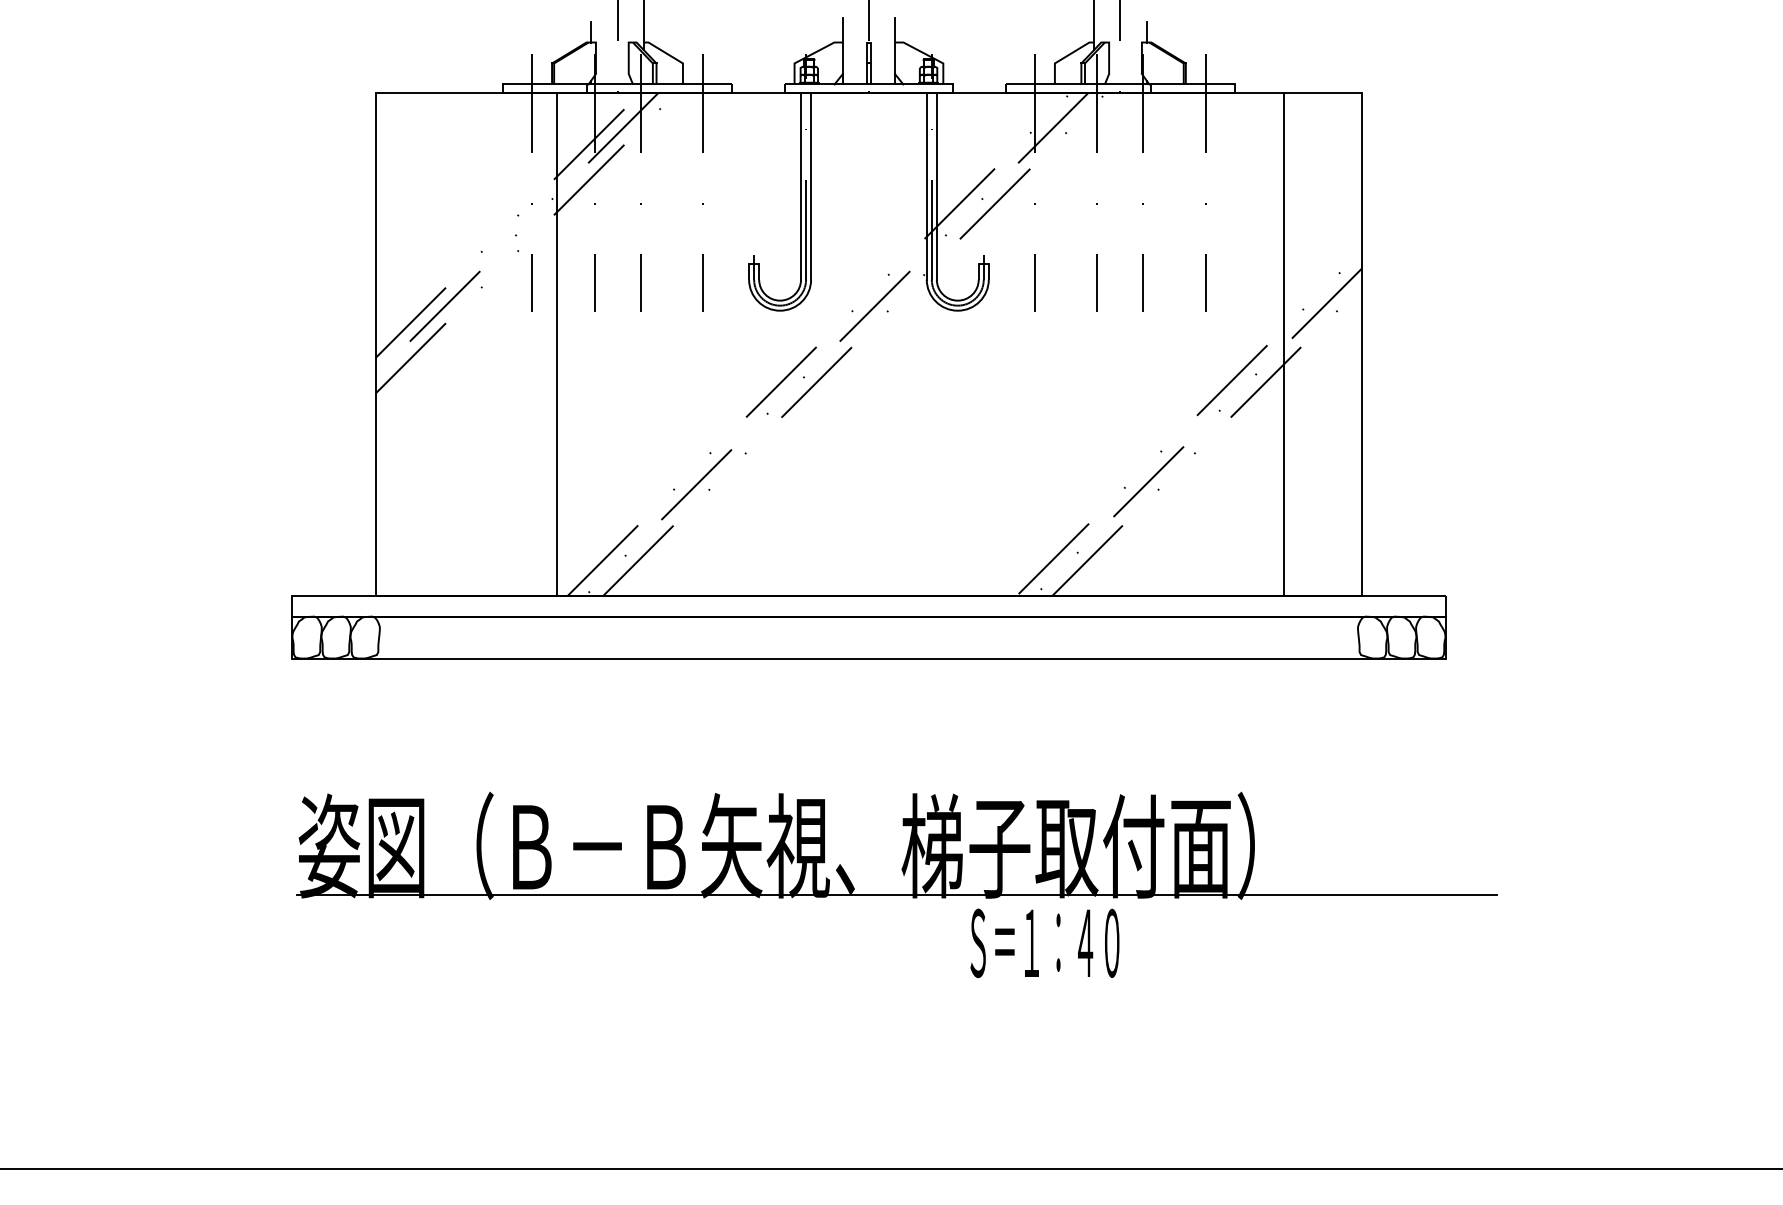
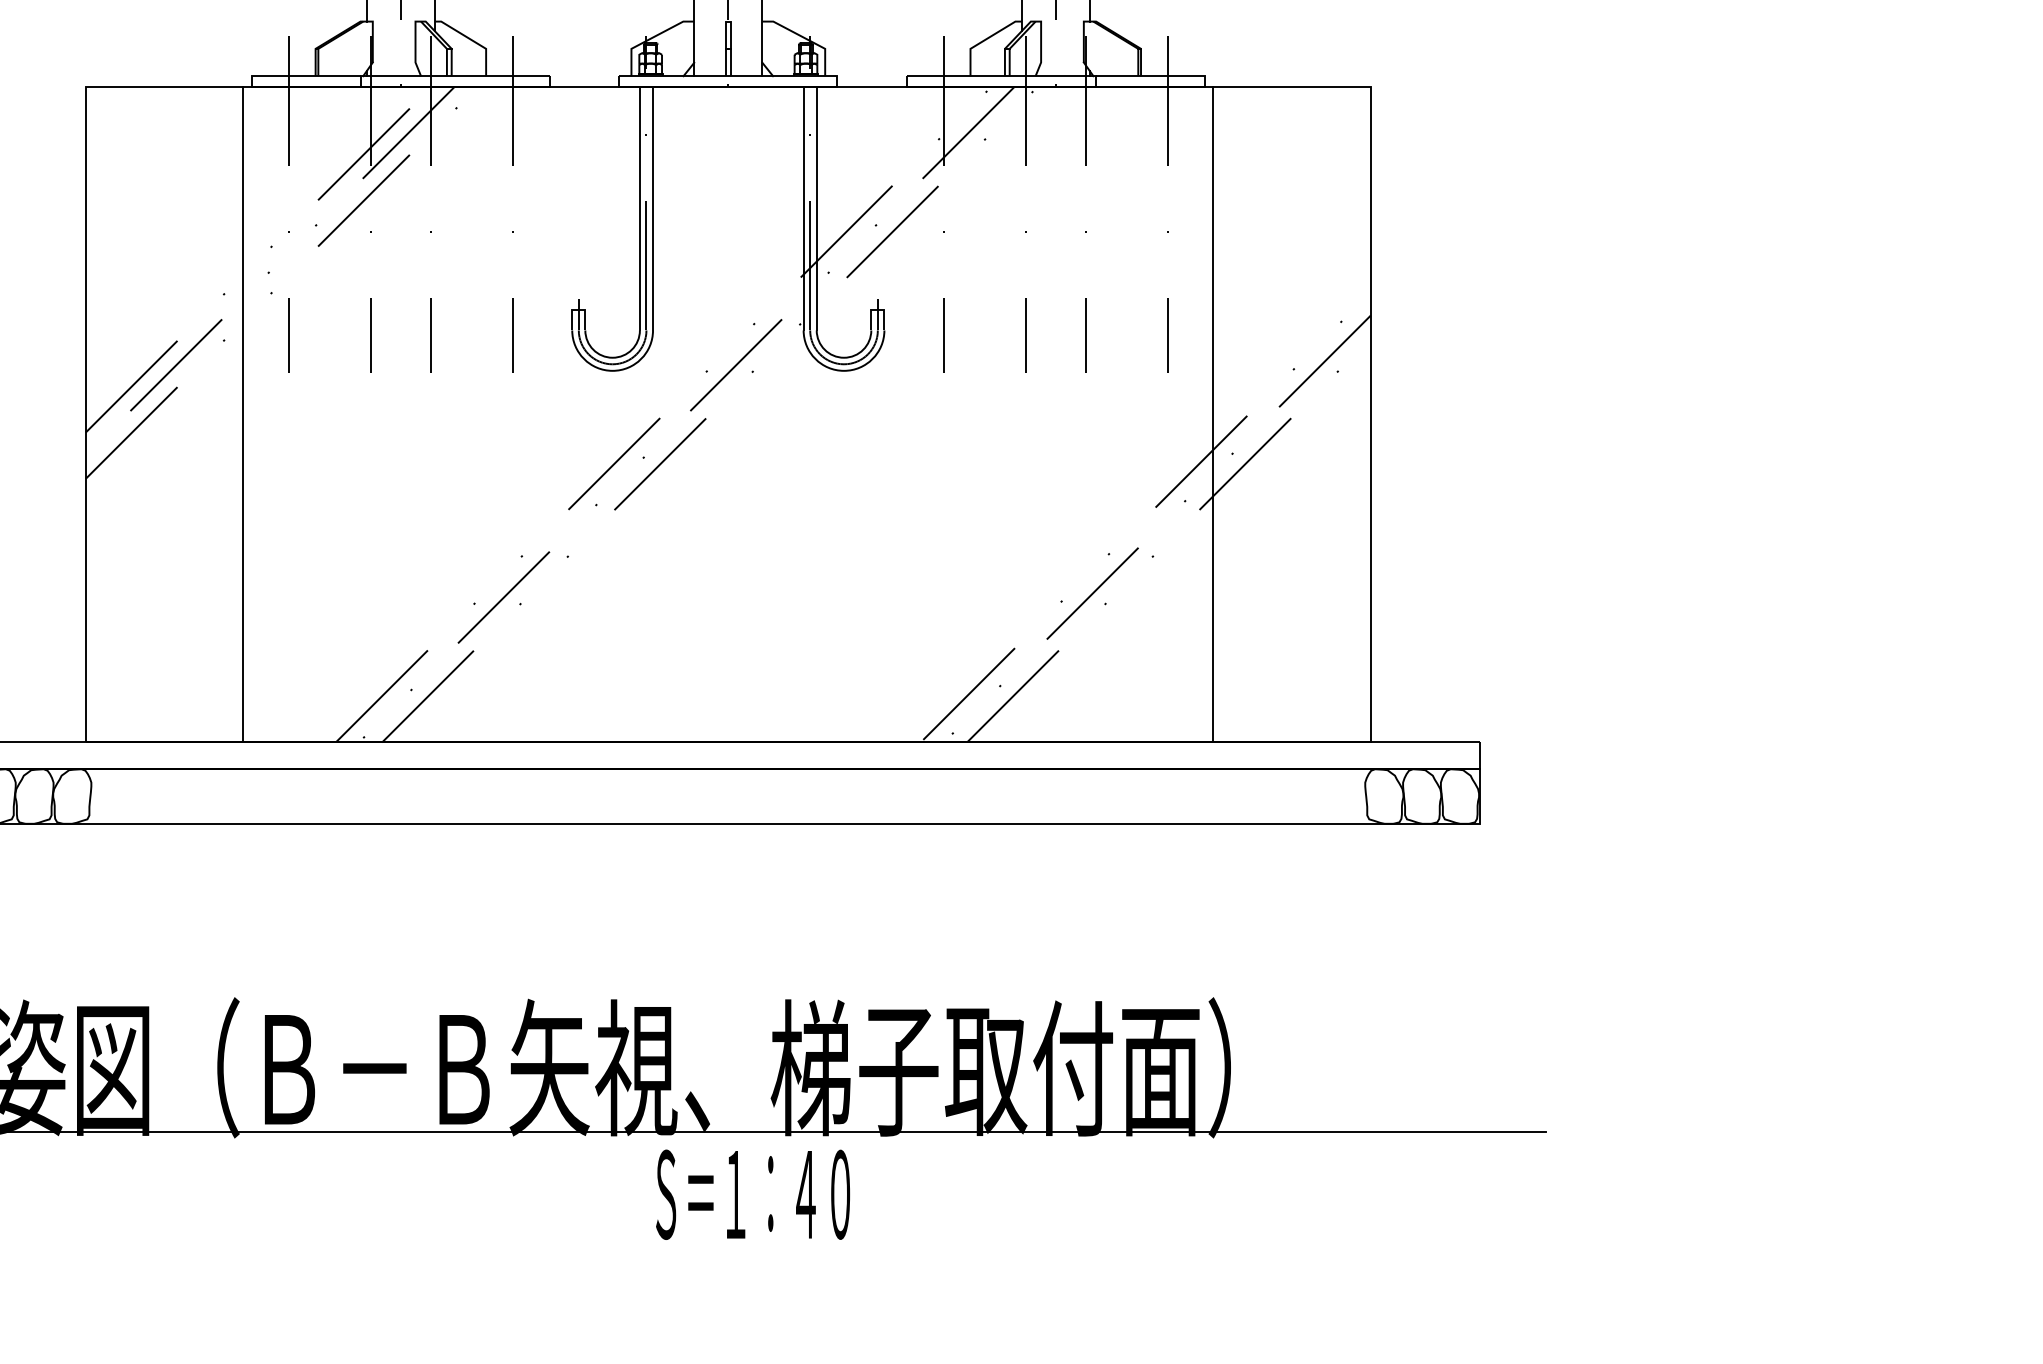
line: (556, 343) -> (243, 413), moved
line: (1284, 343) -> (1213, 413), moved
text: (1044, 943) -> (752, 1194), moved

